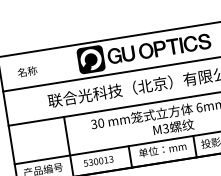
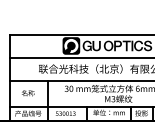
text: (27, 72) -> (28, 93), moved

